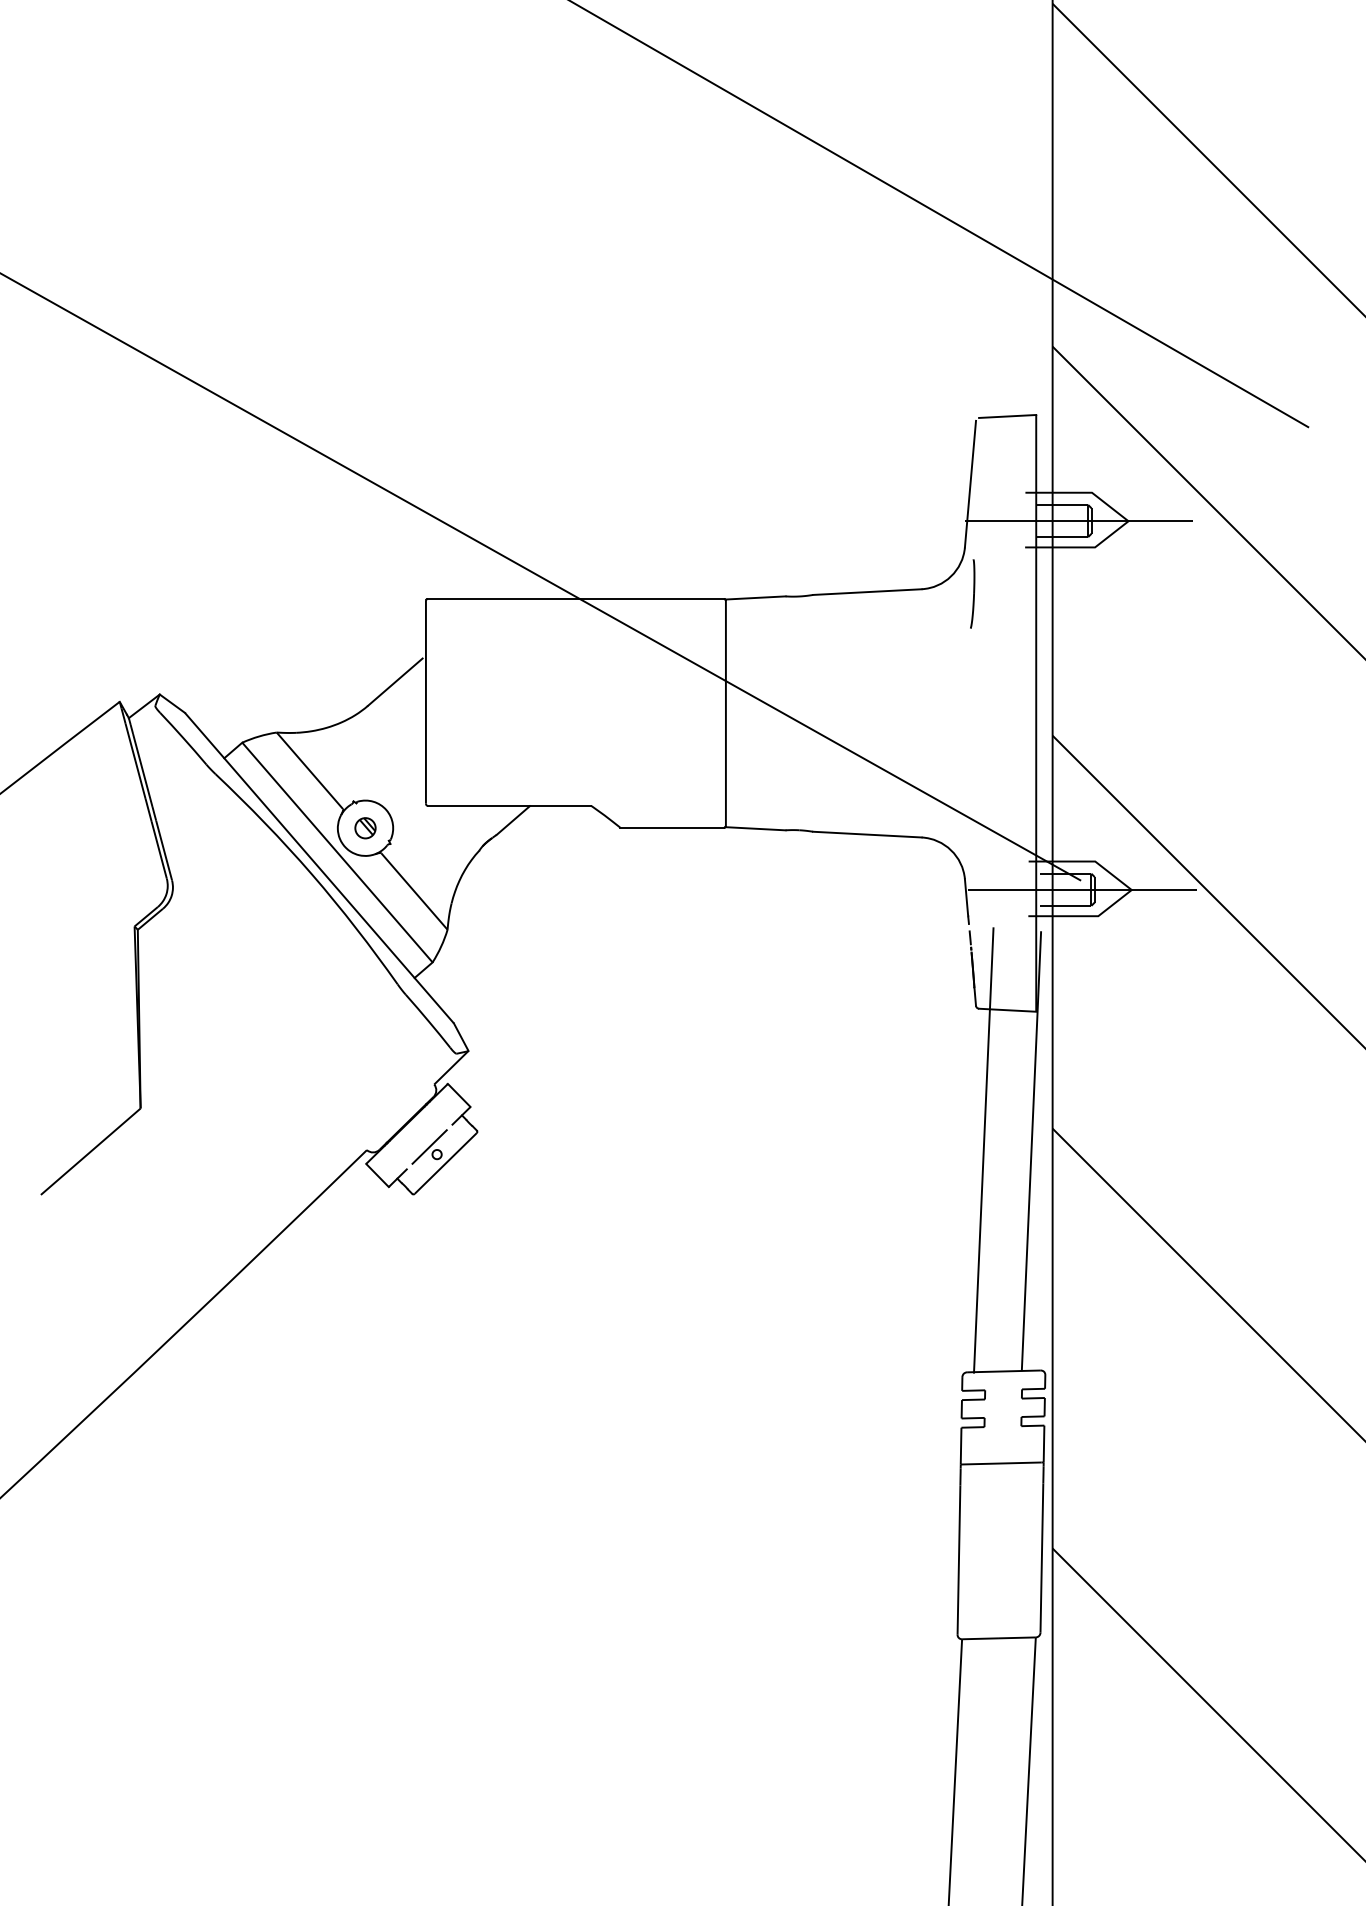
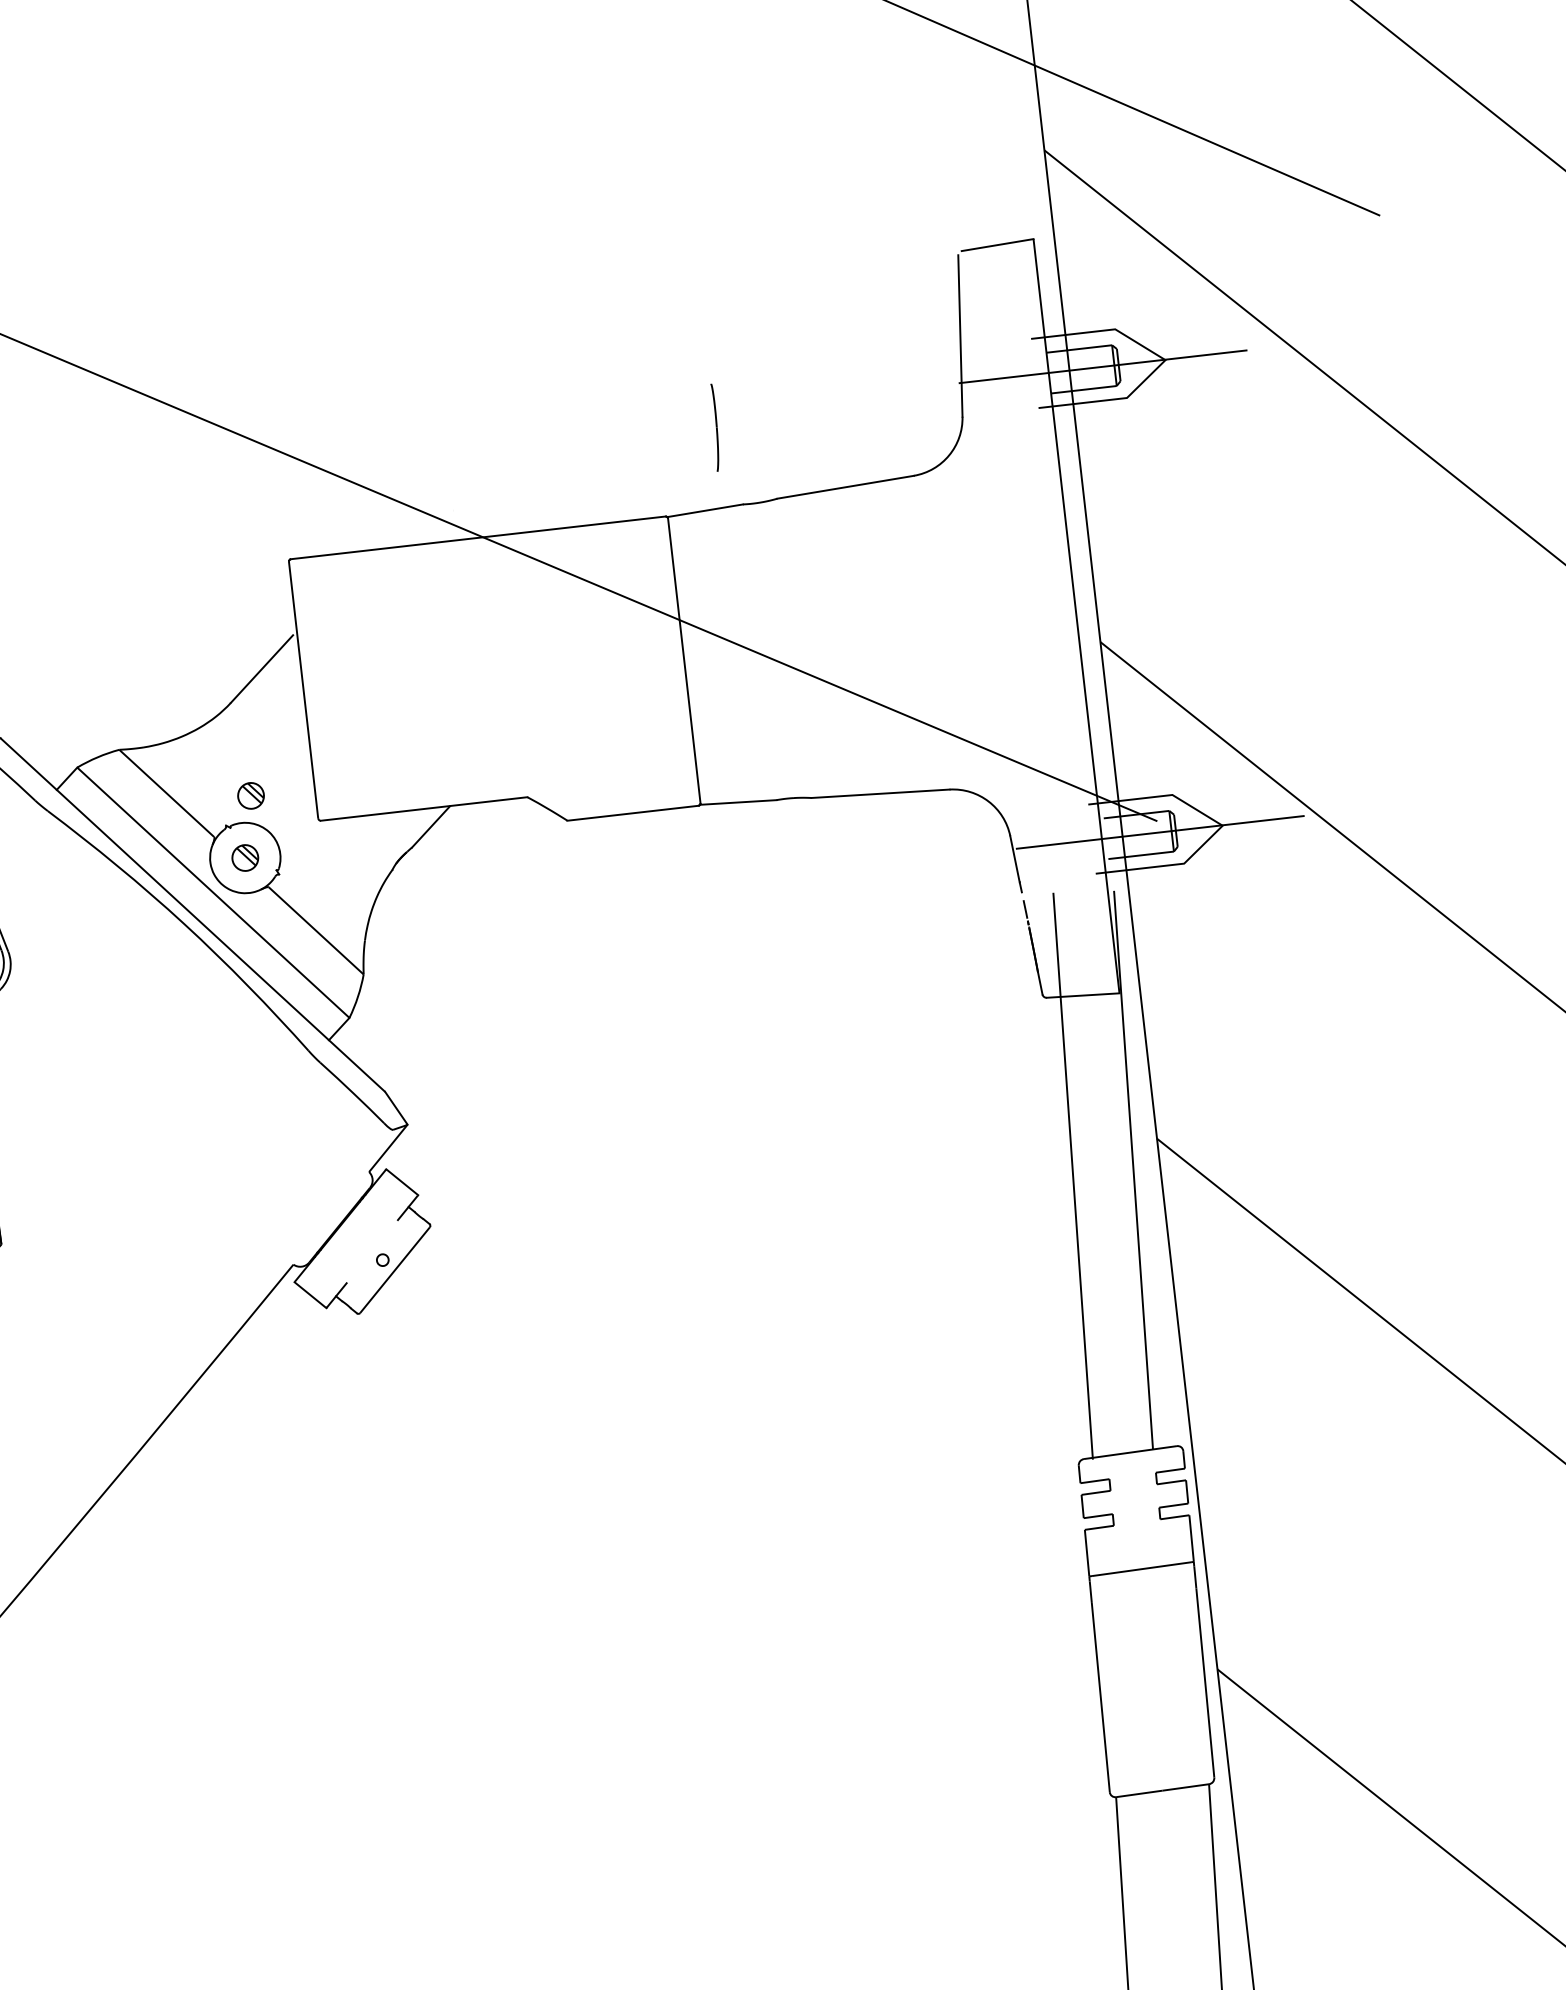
part: (972, 593) -> (714, 427), moved
part: (375, 780) -> (251, 796), added
line: (429, 1146) -> (372, 1251), removed

